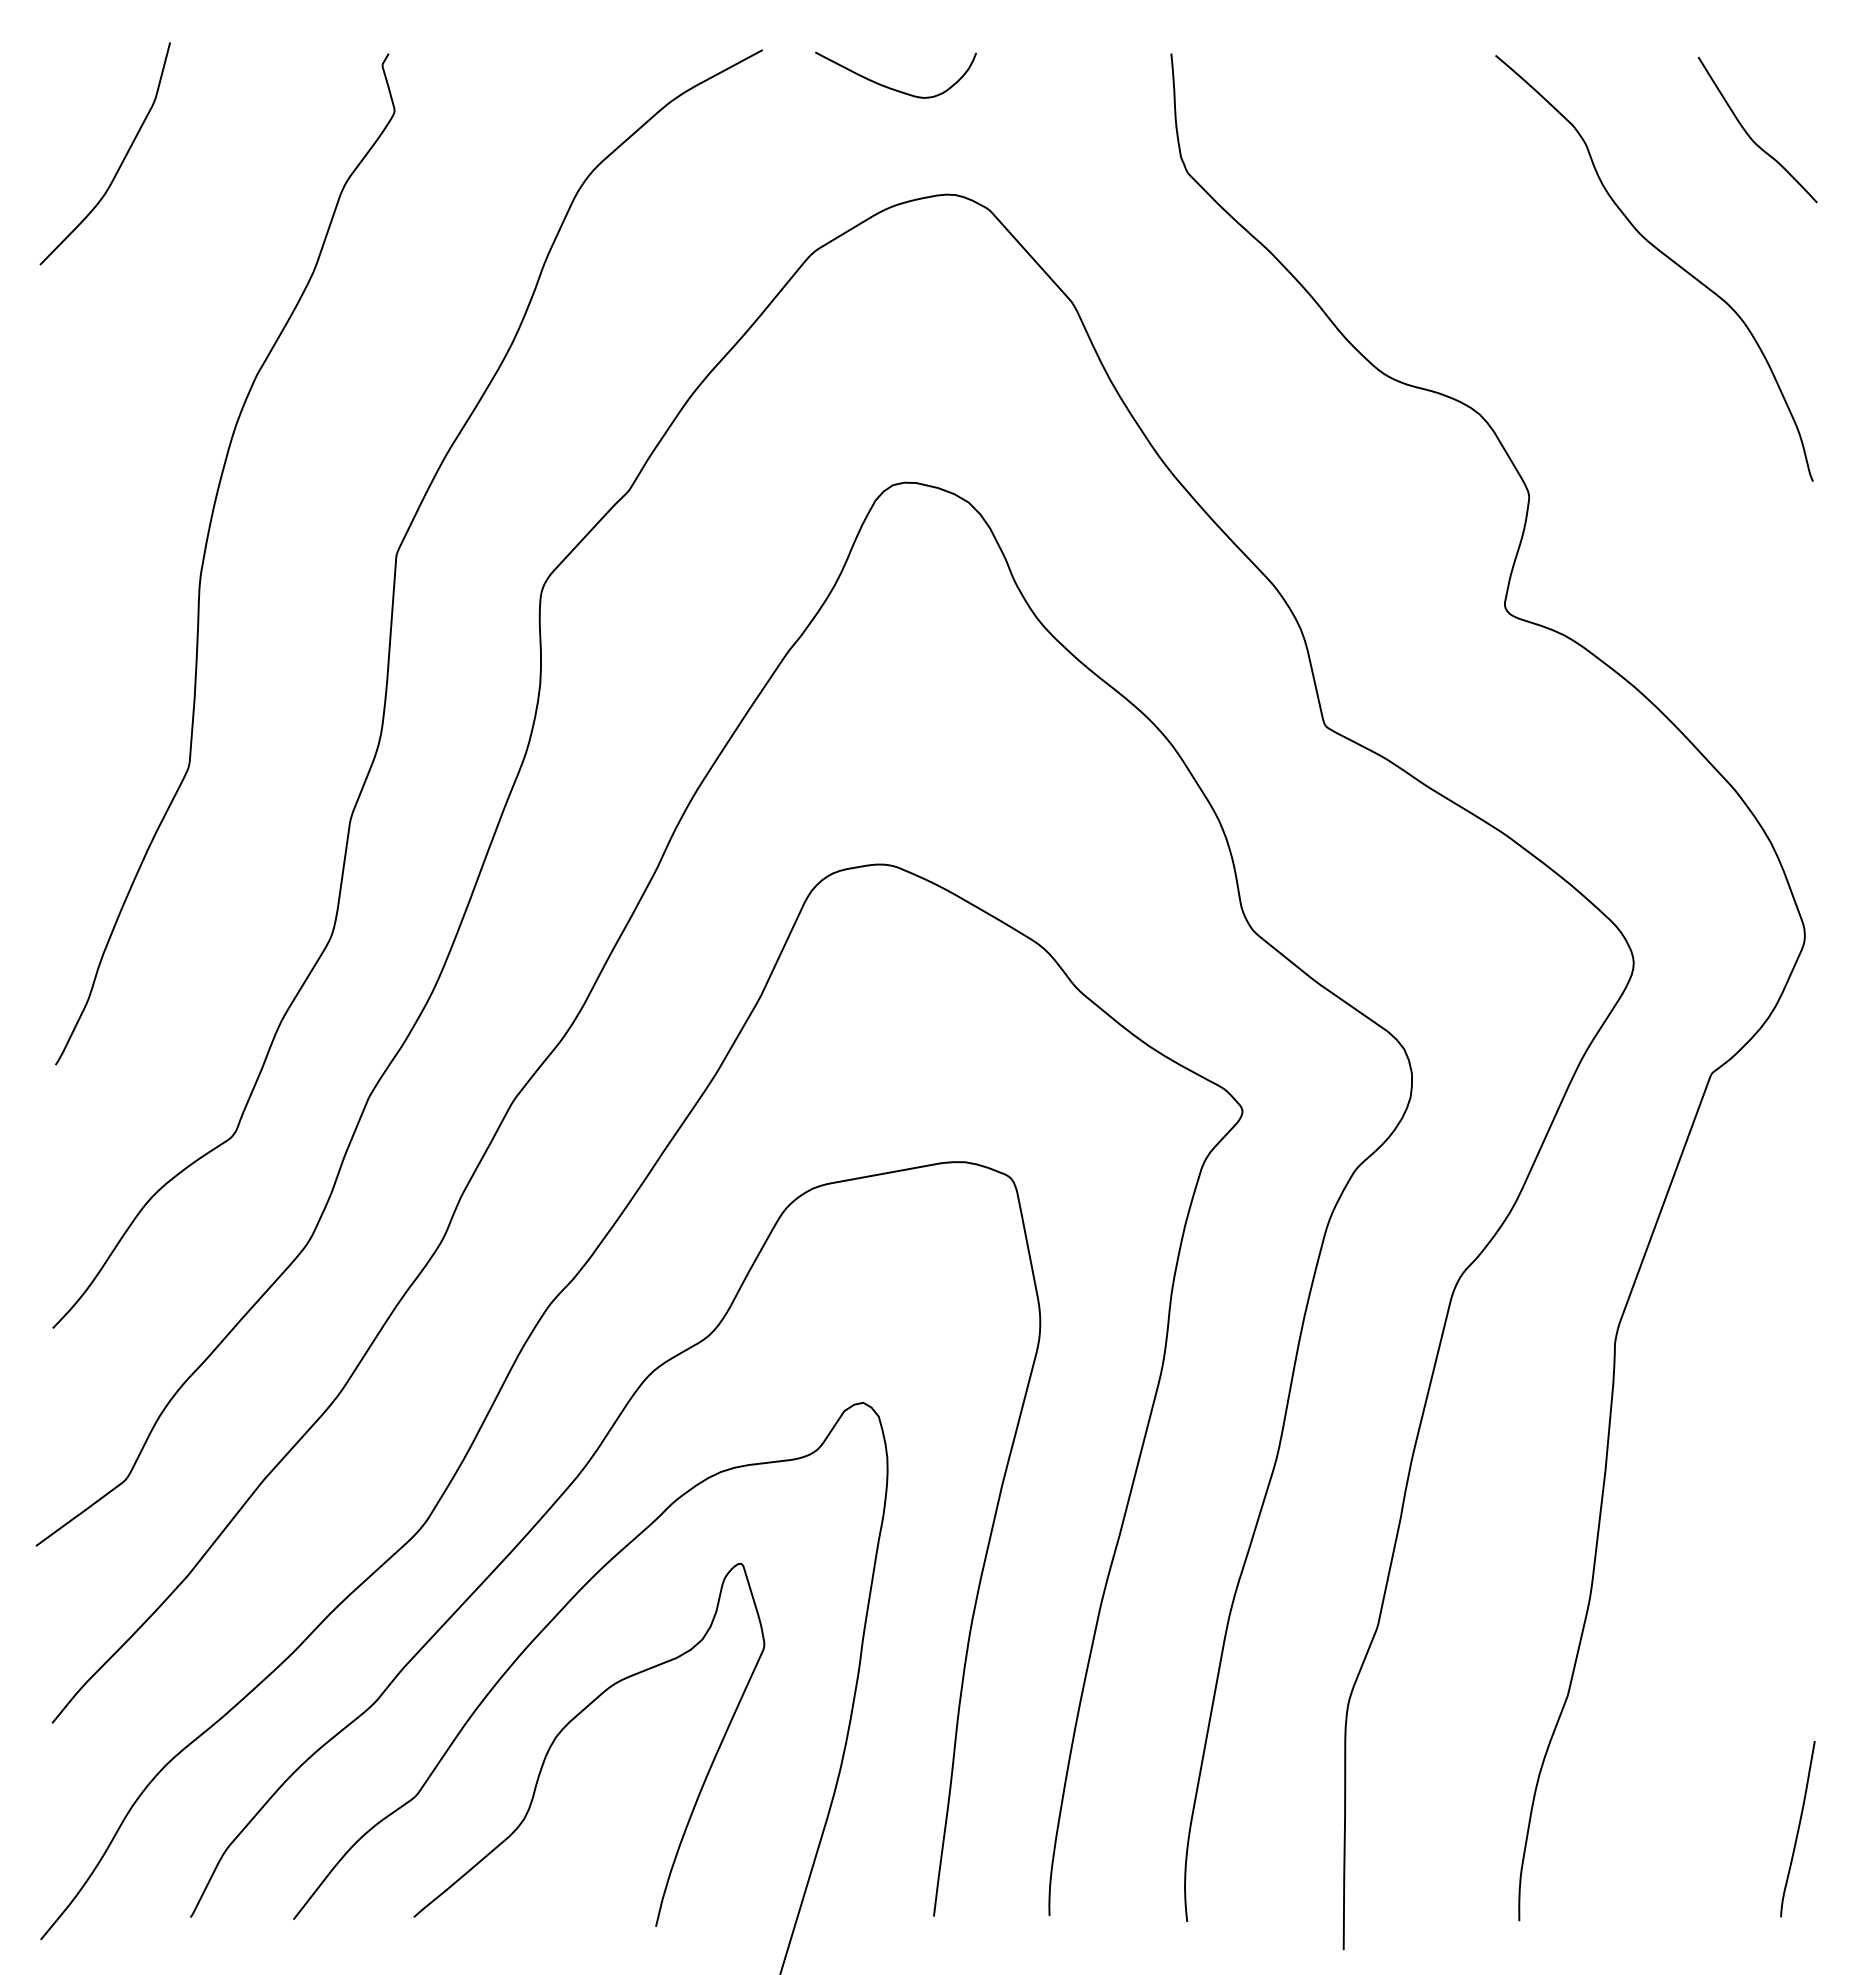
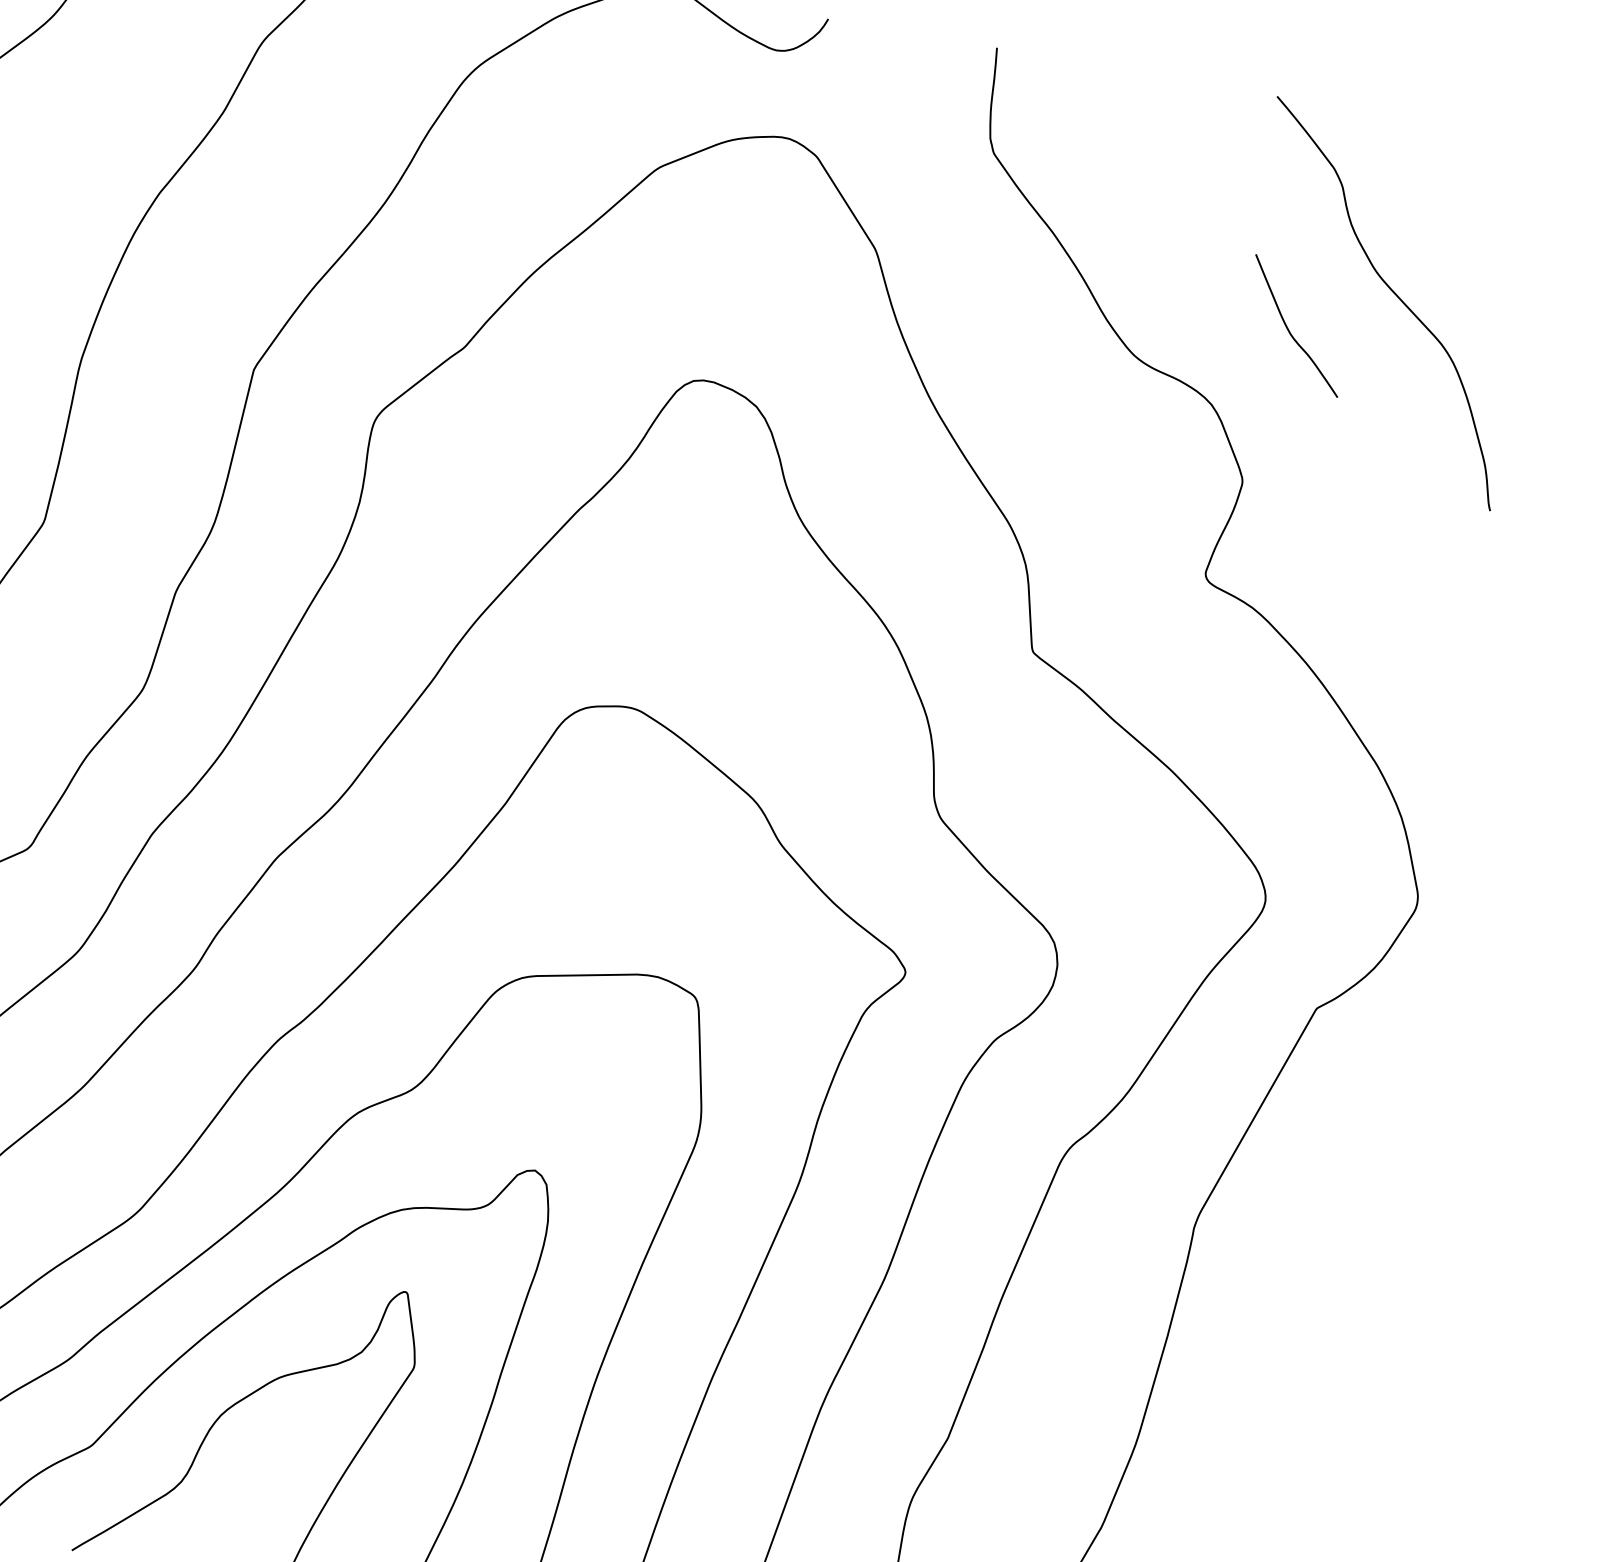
curve: (1748, 133) -> (1288, 327), moved

